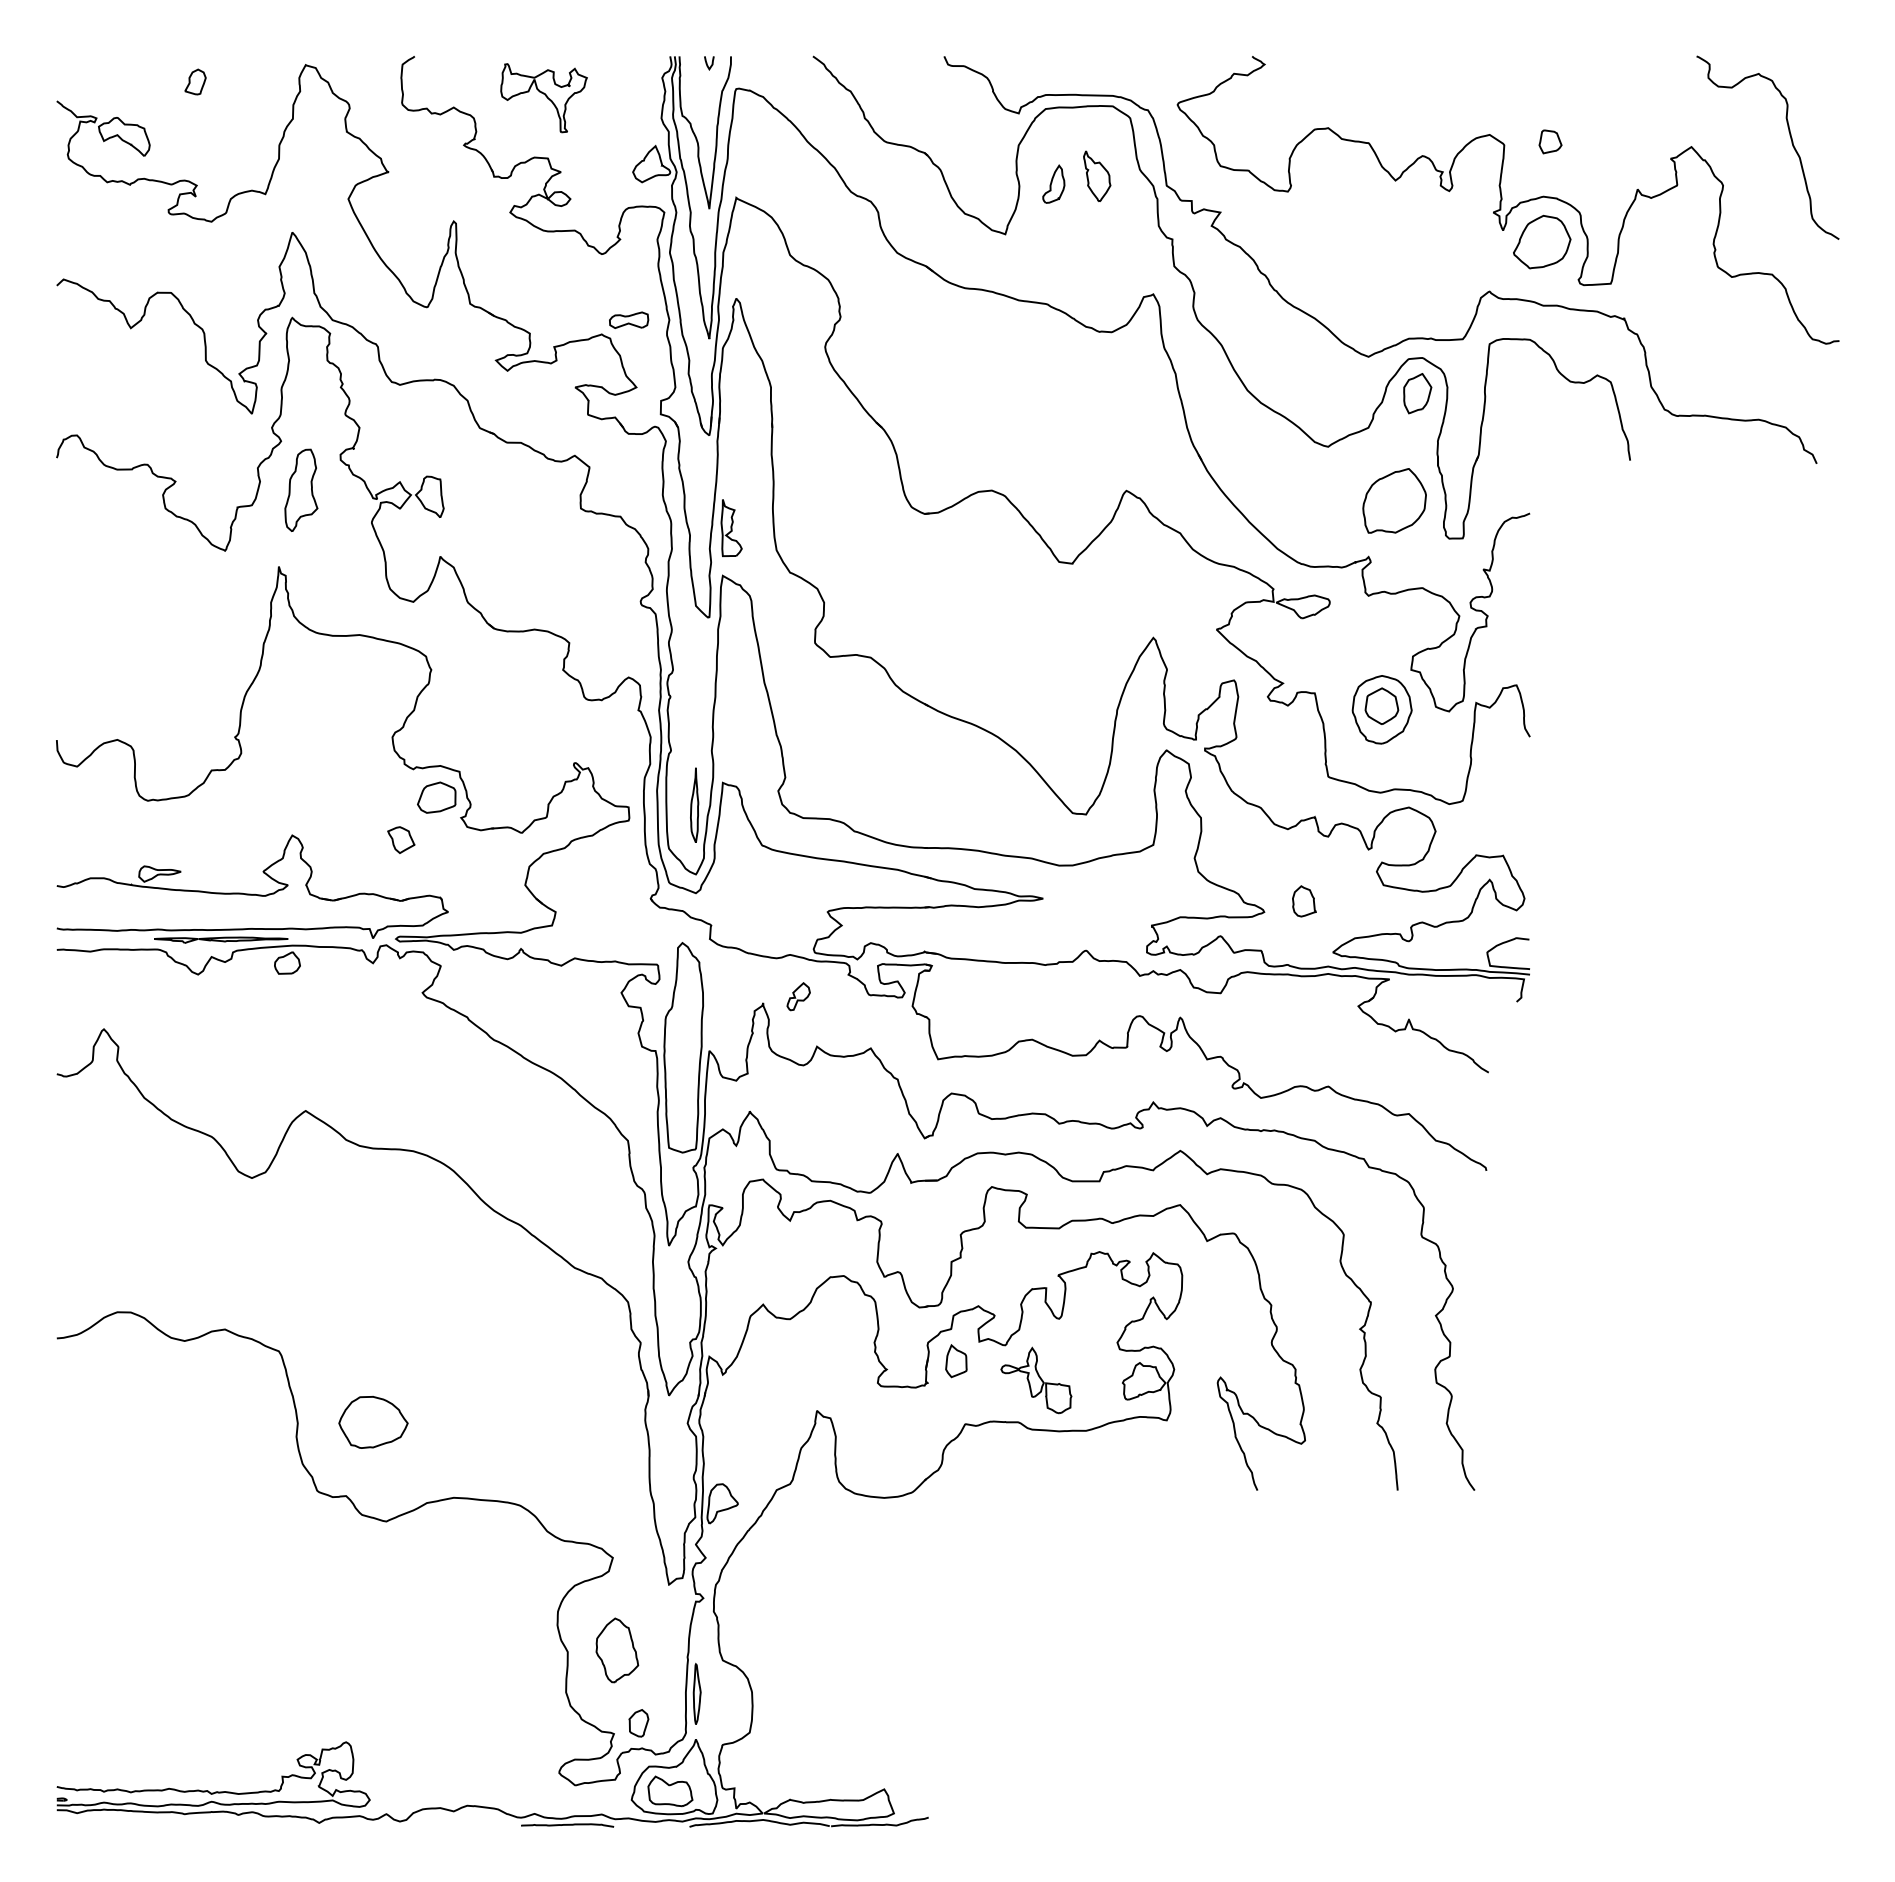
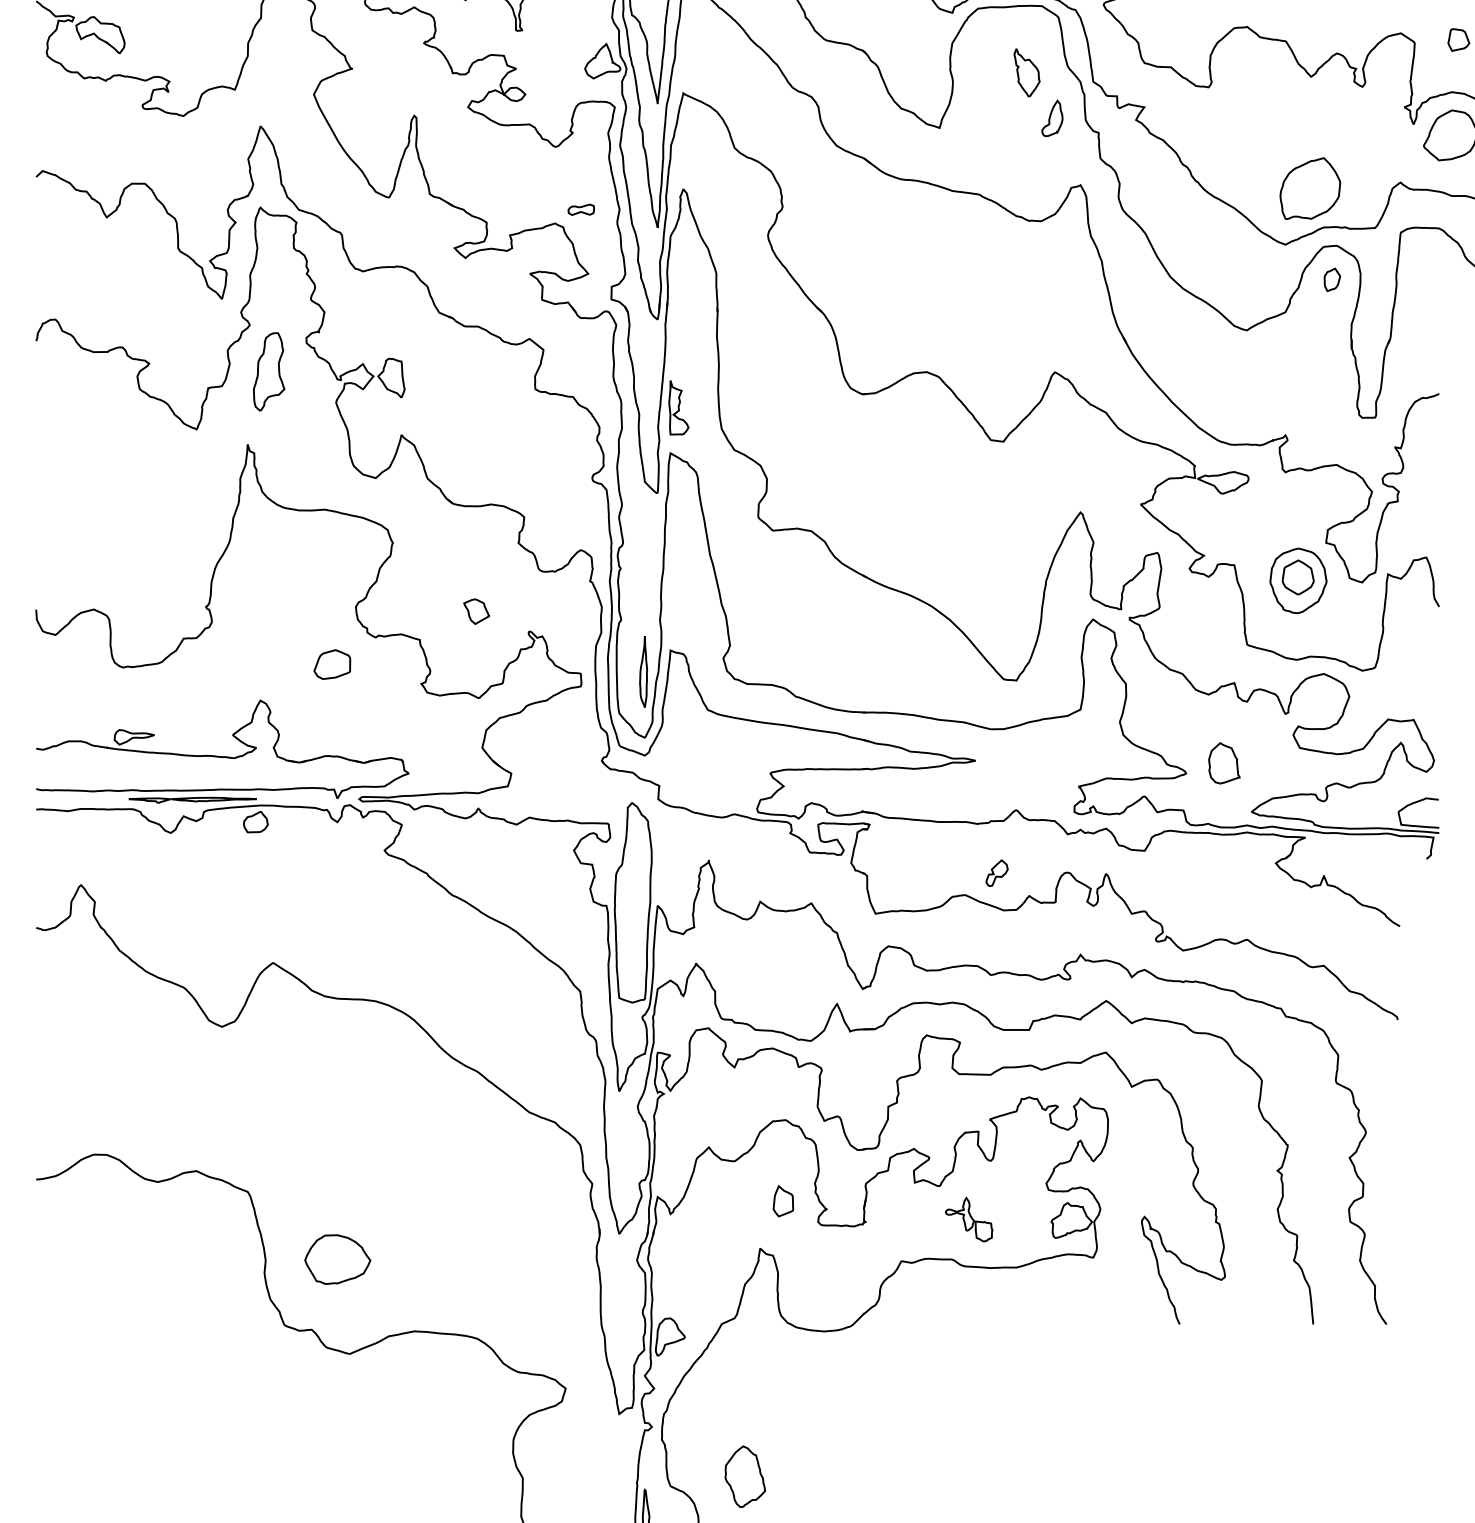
part: (1053, 183) -> (1052, 117), moved
part: (629, 319) -> (581, 209), size x0.7
part: (1417, 393) -> (1332, 279), size x0.6
part: (1394, 500) -> (1310, 188), moved
part: (436, 797) -> (332, 664), moved
part: (401, 839) -> (476, 611), moved
part: (1304, 901) -> (1224, 763), size x1.4
part: (798, 996) -> (996, 872), moved
part: (956, 1361) -> (783, 1201), moved
part: (1036, 1380) -> (969, 1219), size x0.7
part: (617, 1650) -> (745, 1476), moved

